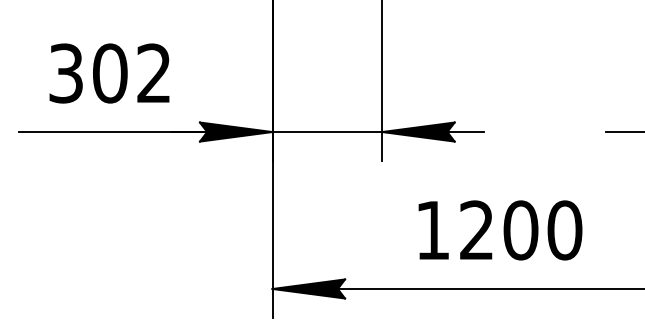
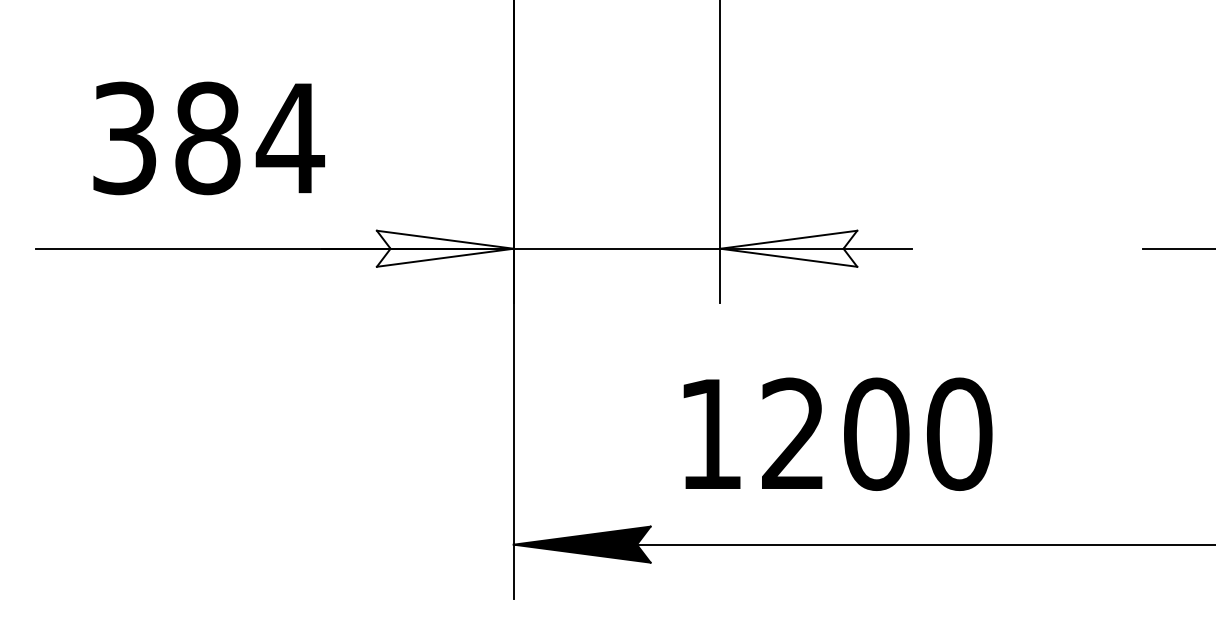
text: (132, 73) -> (249, 138), 302 -> 384
fill: (235, 131) -> (443, 247), removed
fill: (418, 131) -> (789, 247), removed
text: (500, 230) -> (838, 434), moved

